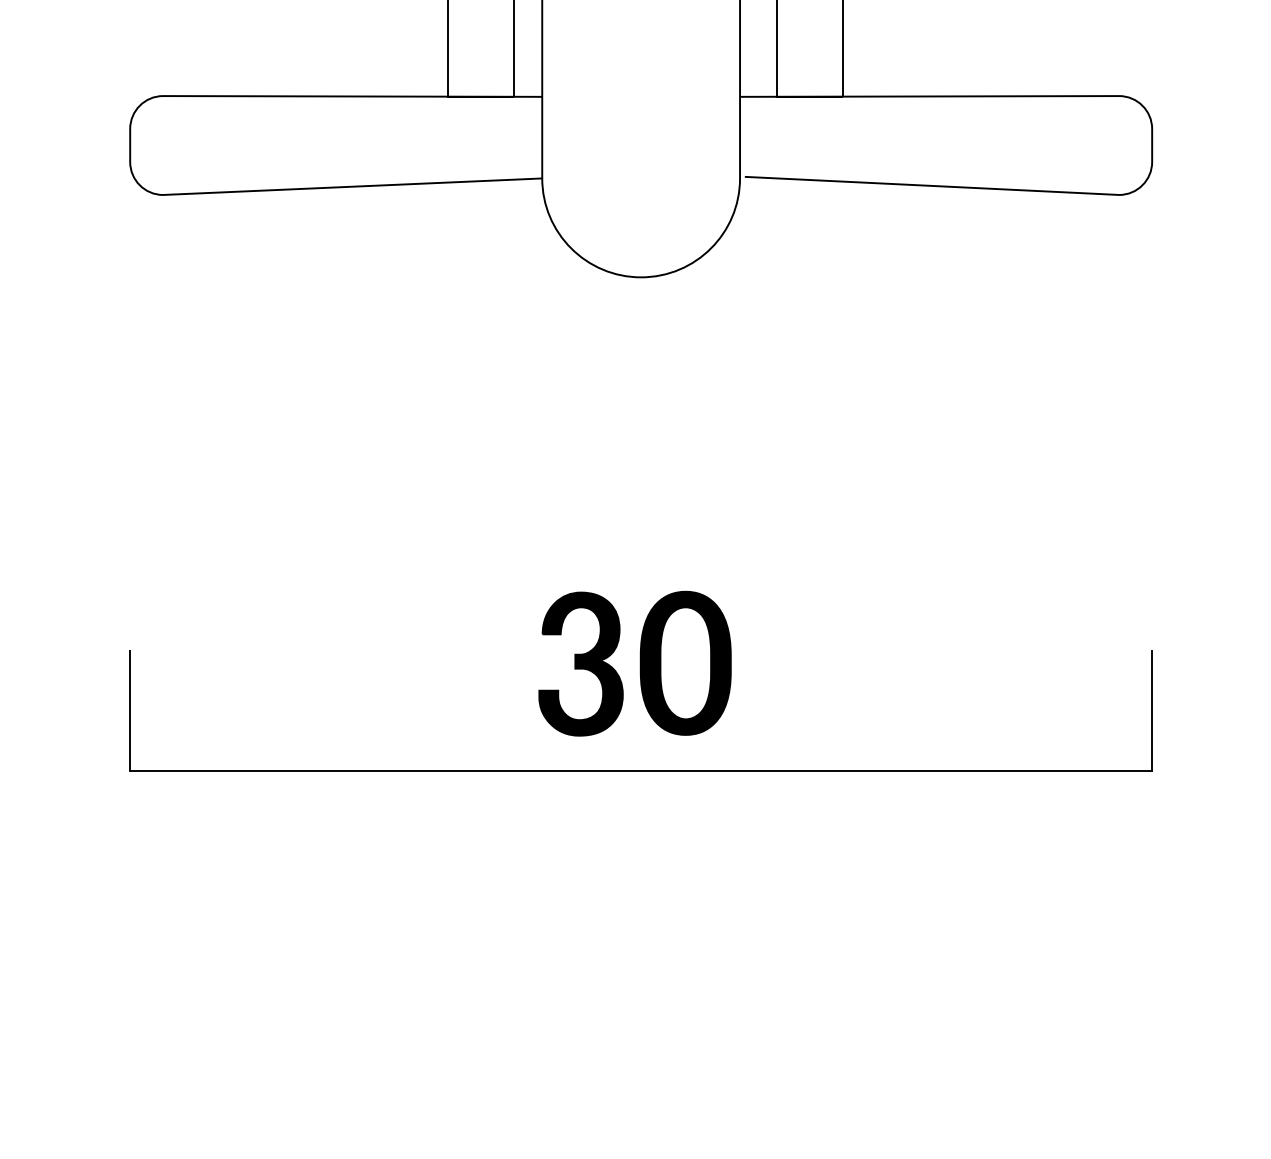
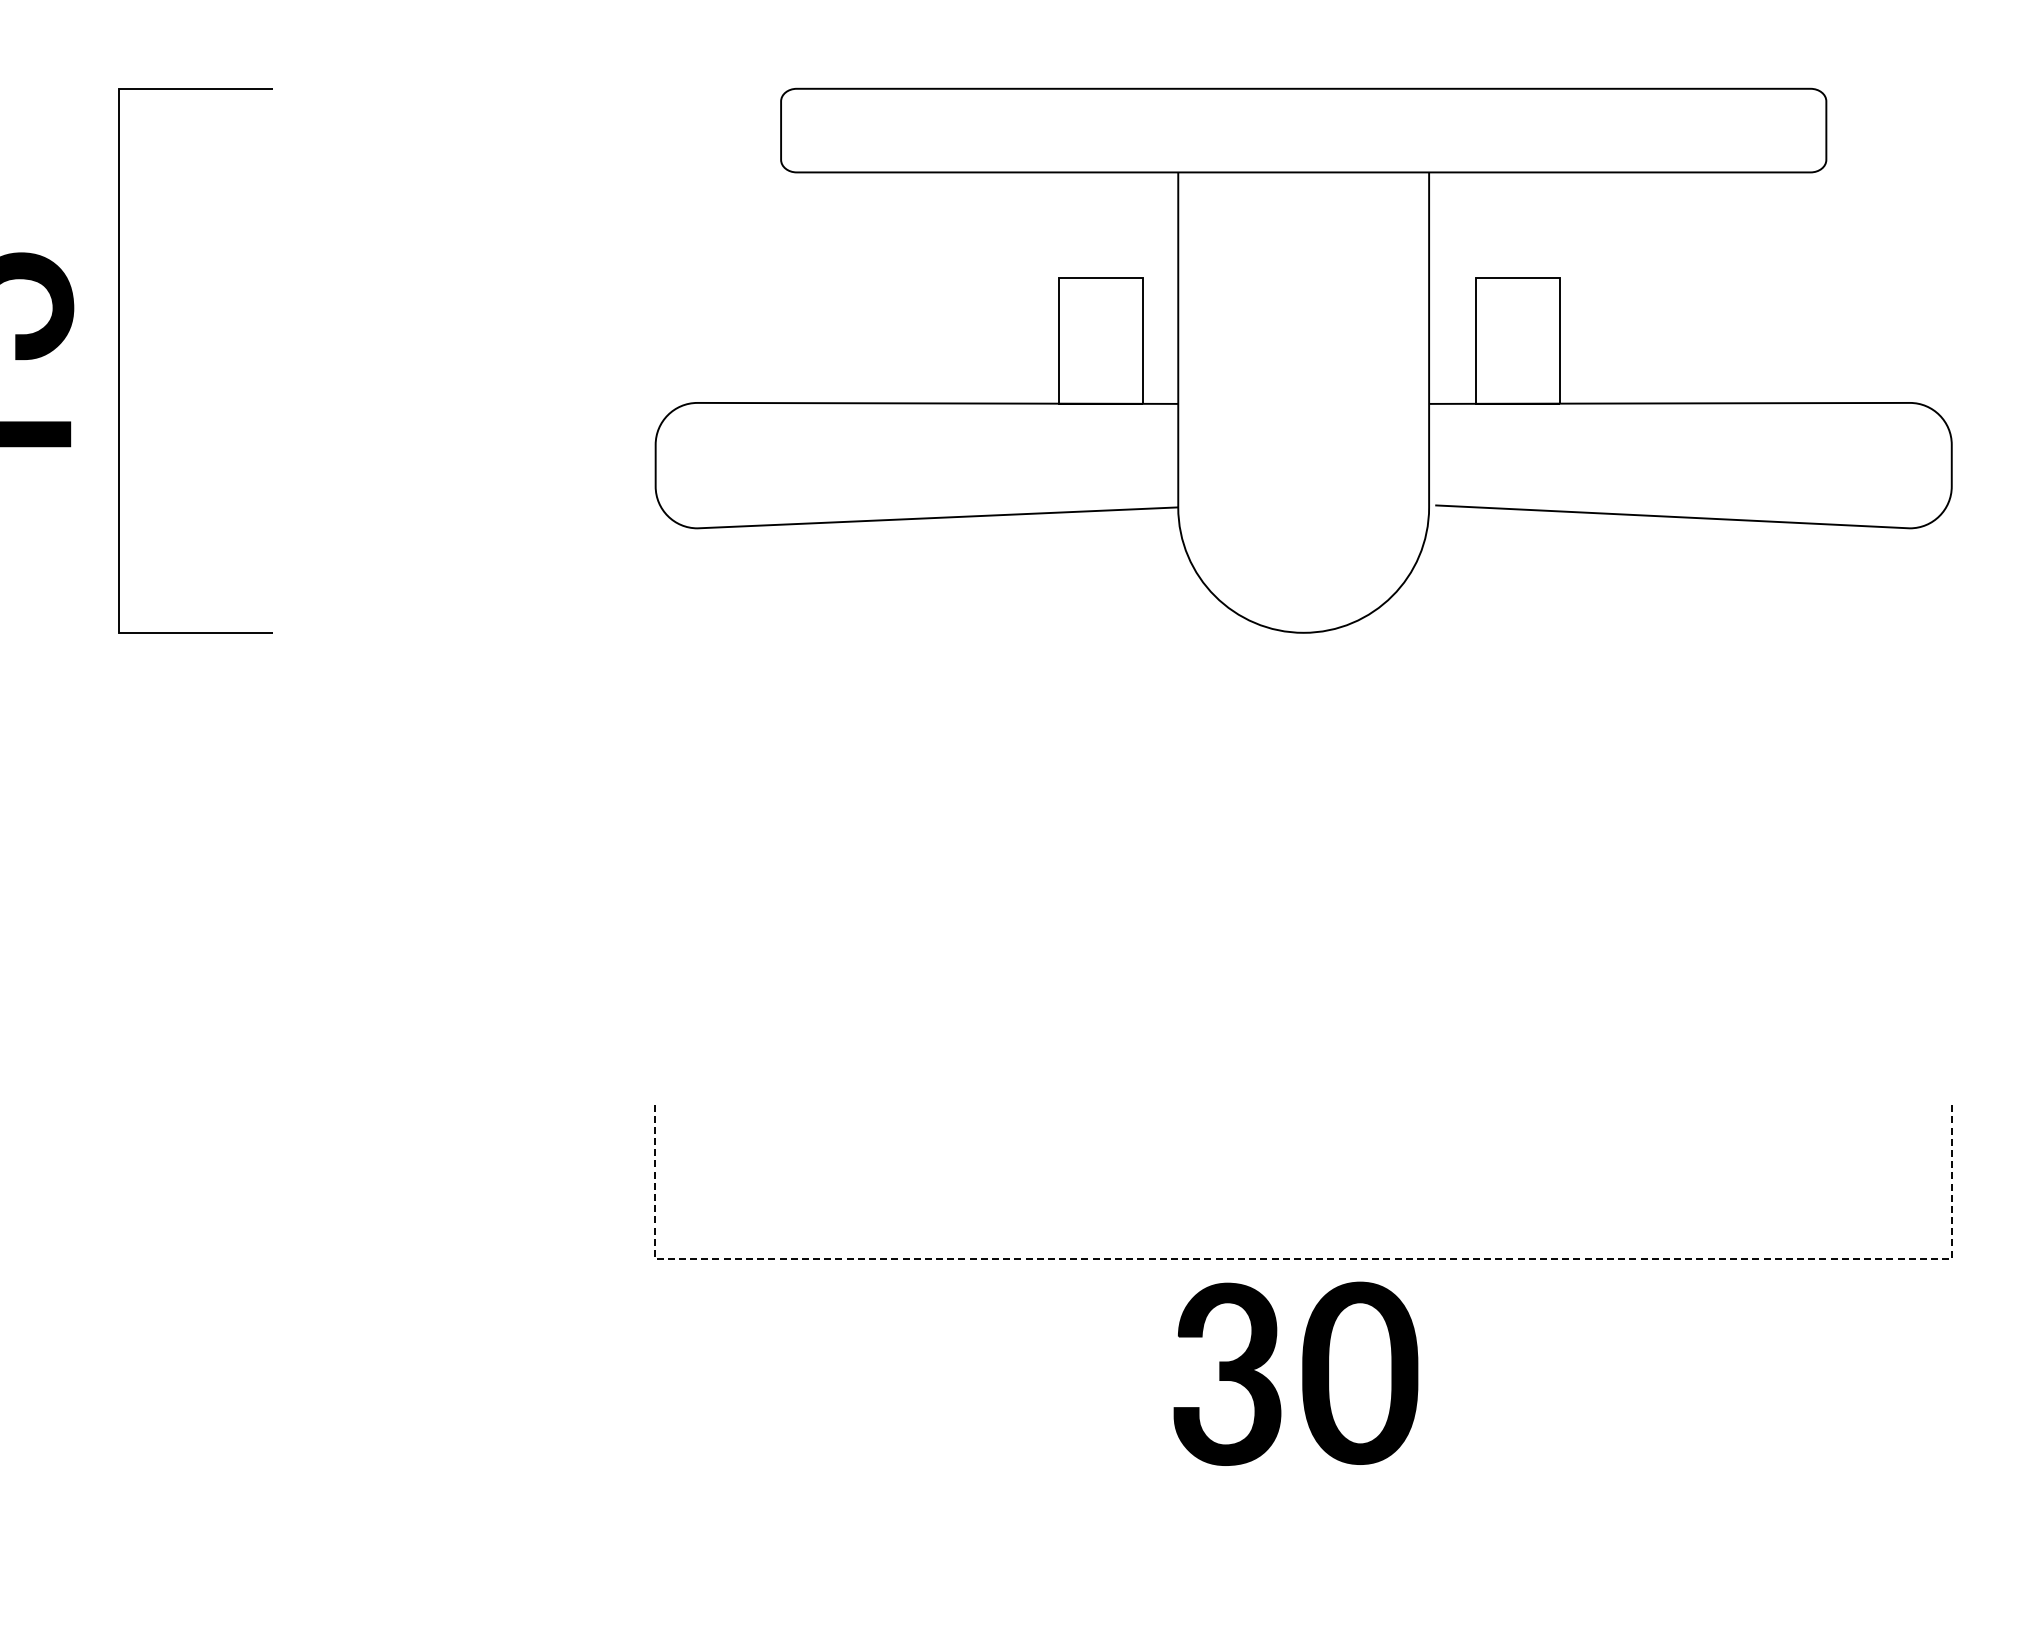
part: (640, 663) -> (1302, 1373), moved
line: (640, 771) -> (1302, 1259), solid -> dashed

